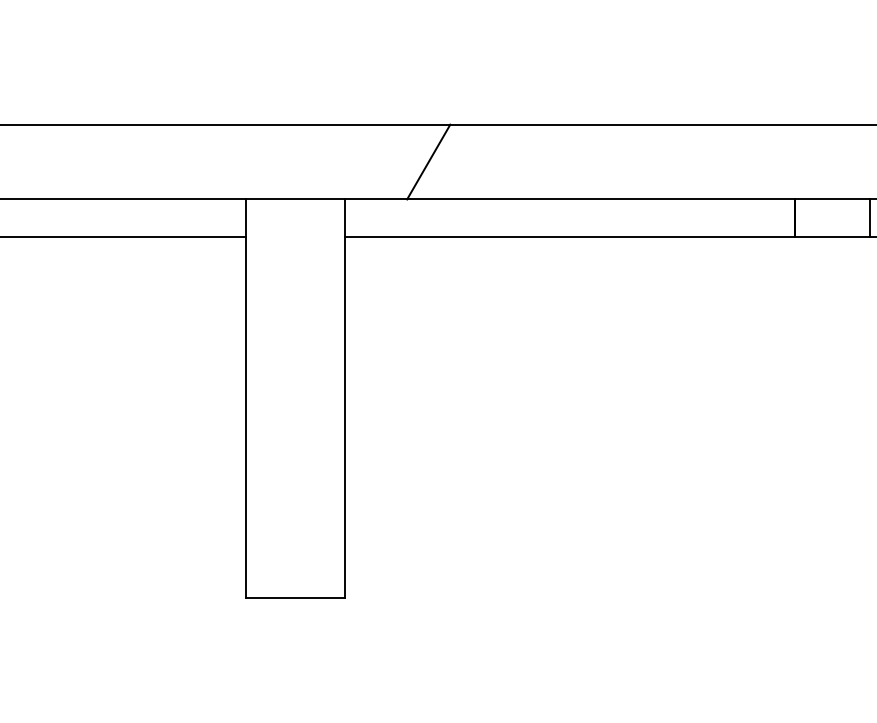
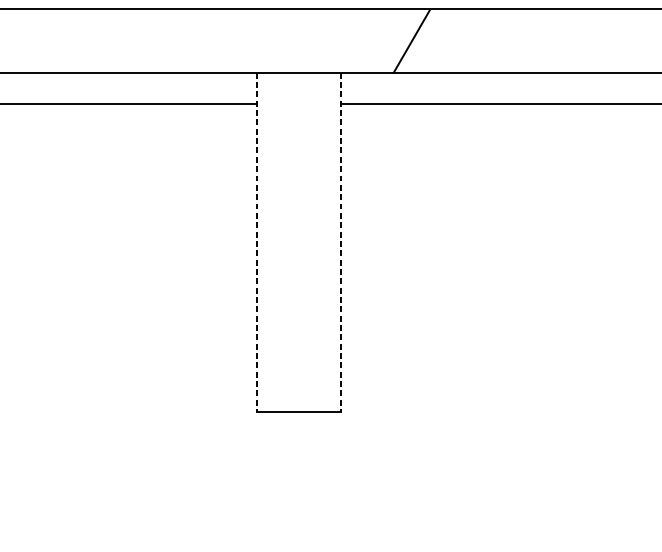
line: (245, 399) -> (256, 242), solid -> dashed
line: (345, 399) -> (341, 242), solid -> dashed

